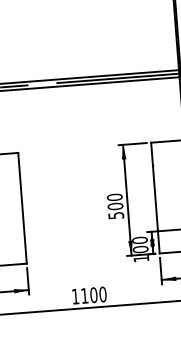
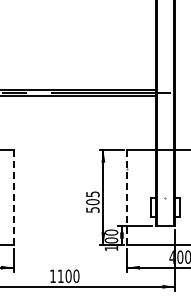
text: (114, 197) -> (92, 194), 500 -> 505
line: (155, 197) -> (127, 197), solid -> dashed
line: (22, 208) -> (13, 197), solid -> dashed

